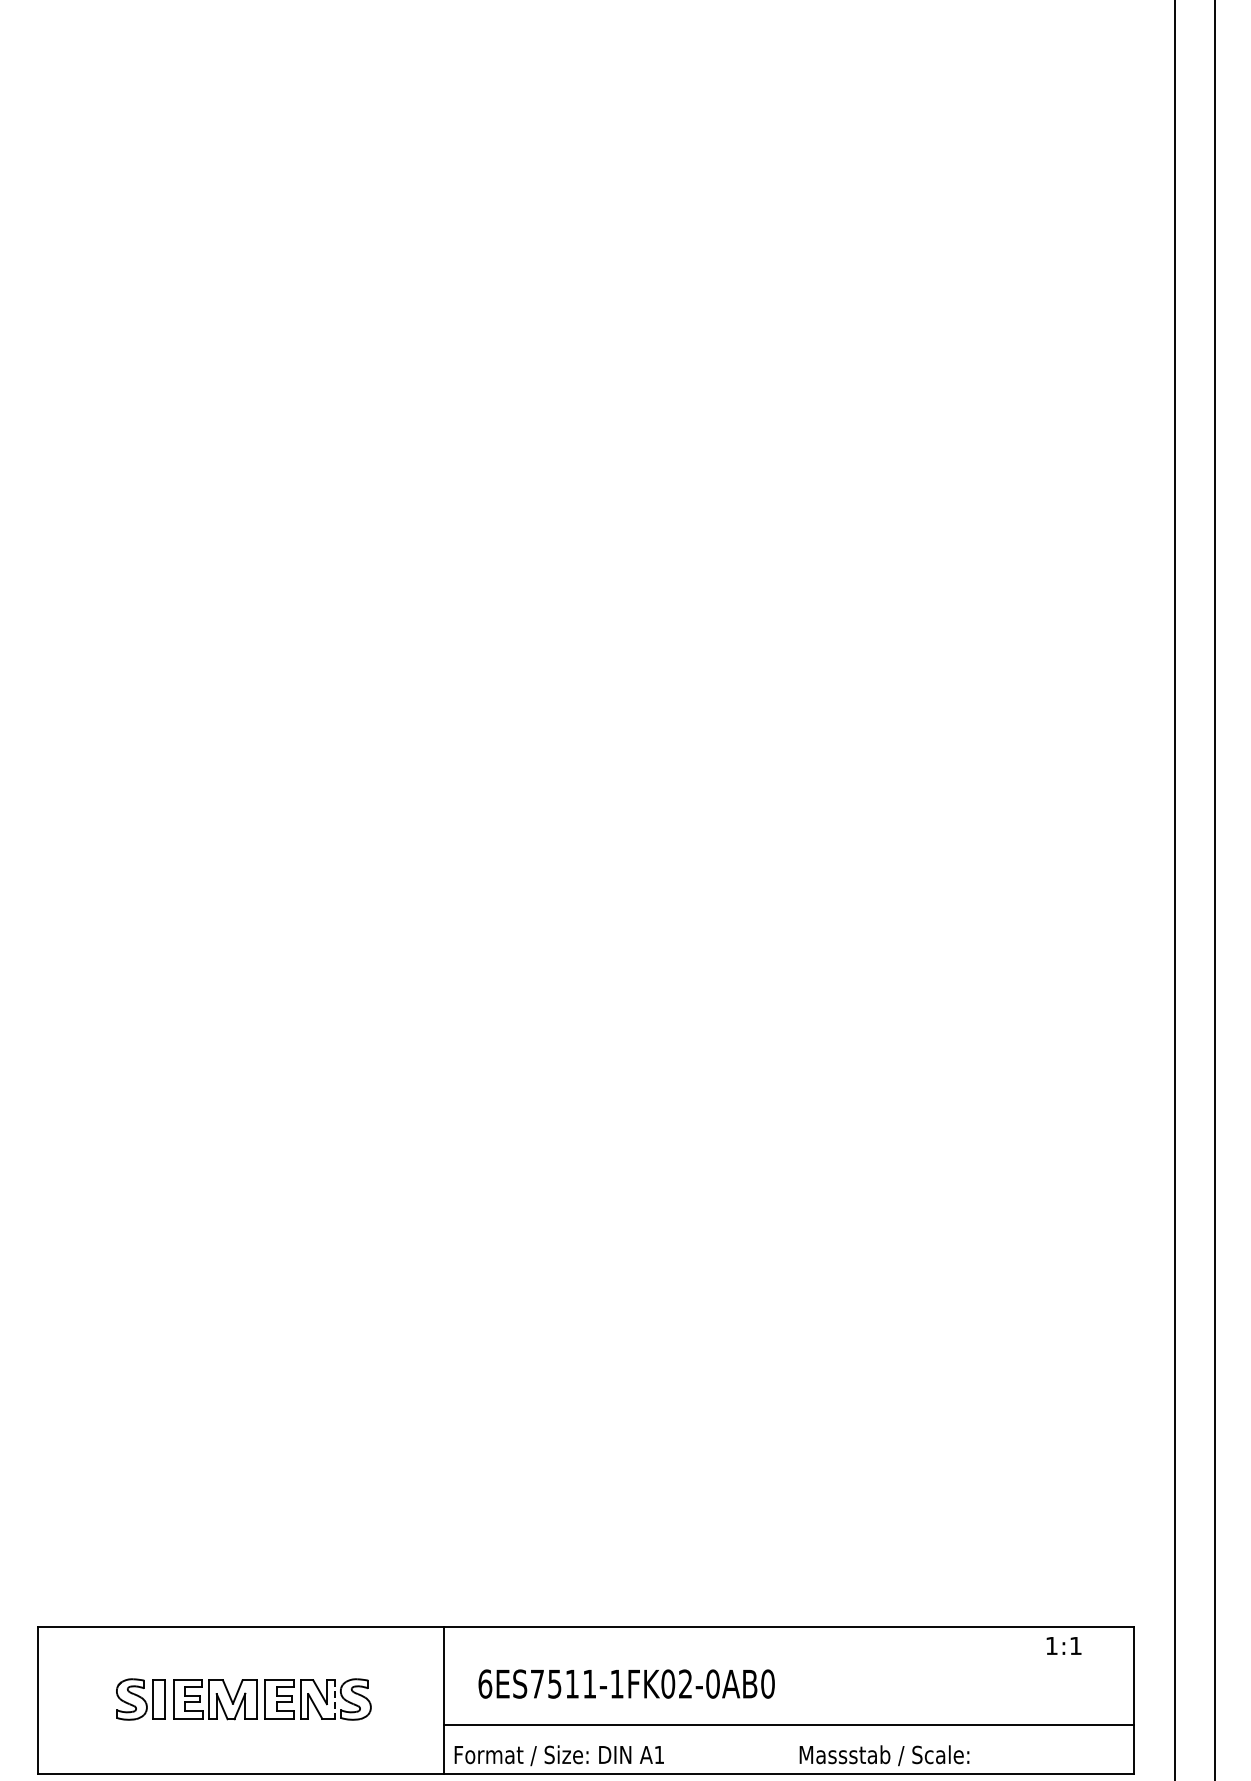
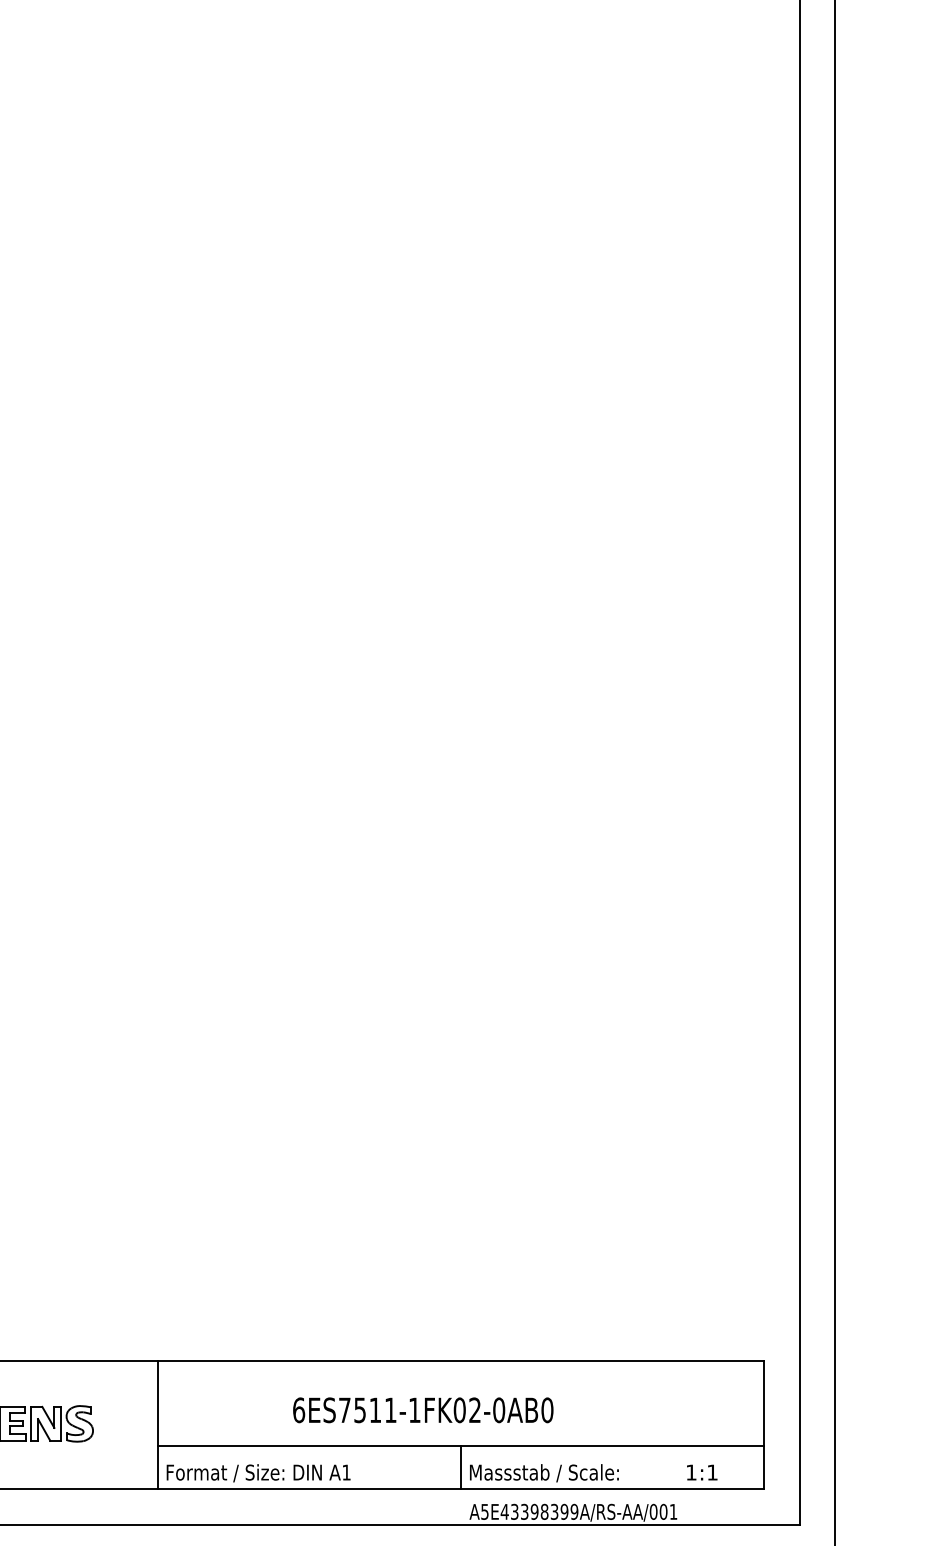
text: (1063, 1645) -> (701, 1472), moved
text: (626, 1683) -> (423, 1409), moved
line: (334, 1700) -> (61, 1424), dashed -> solid
line: (789, 1748) -> (460, 1466), added

